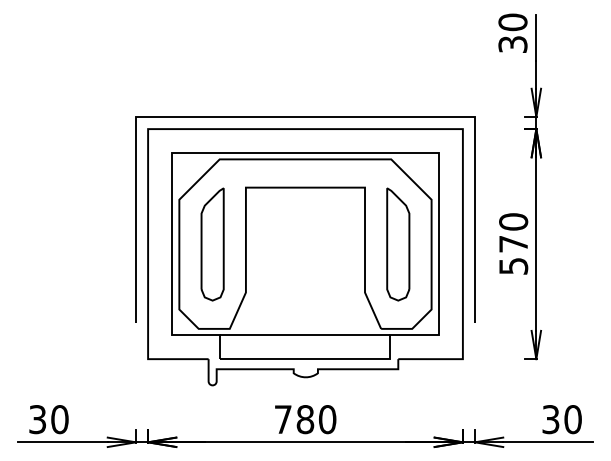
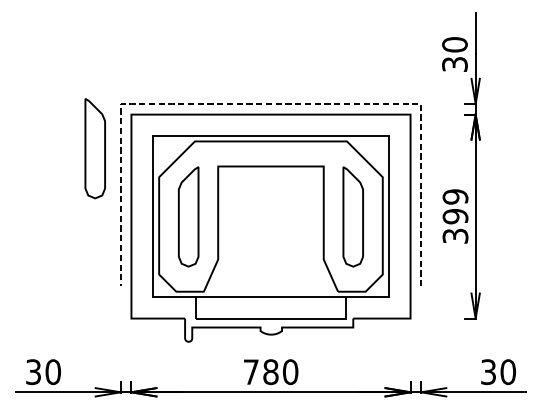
text: (512, 32) -> (454, 53), moved
line: (305, 117) -> (271, 104), solid -> dashed
part: (107, 167) -> (95, 148), added
text: (513, 243) -> (455, 216), 570 -> 399

